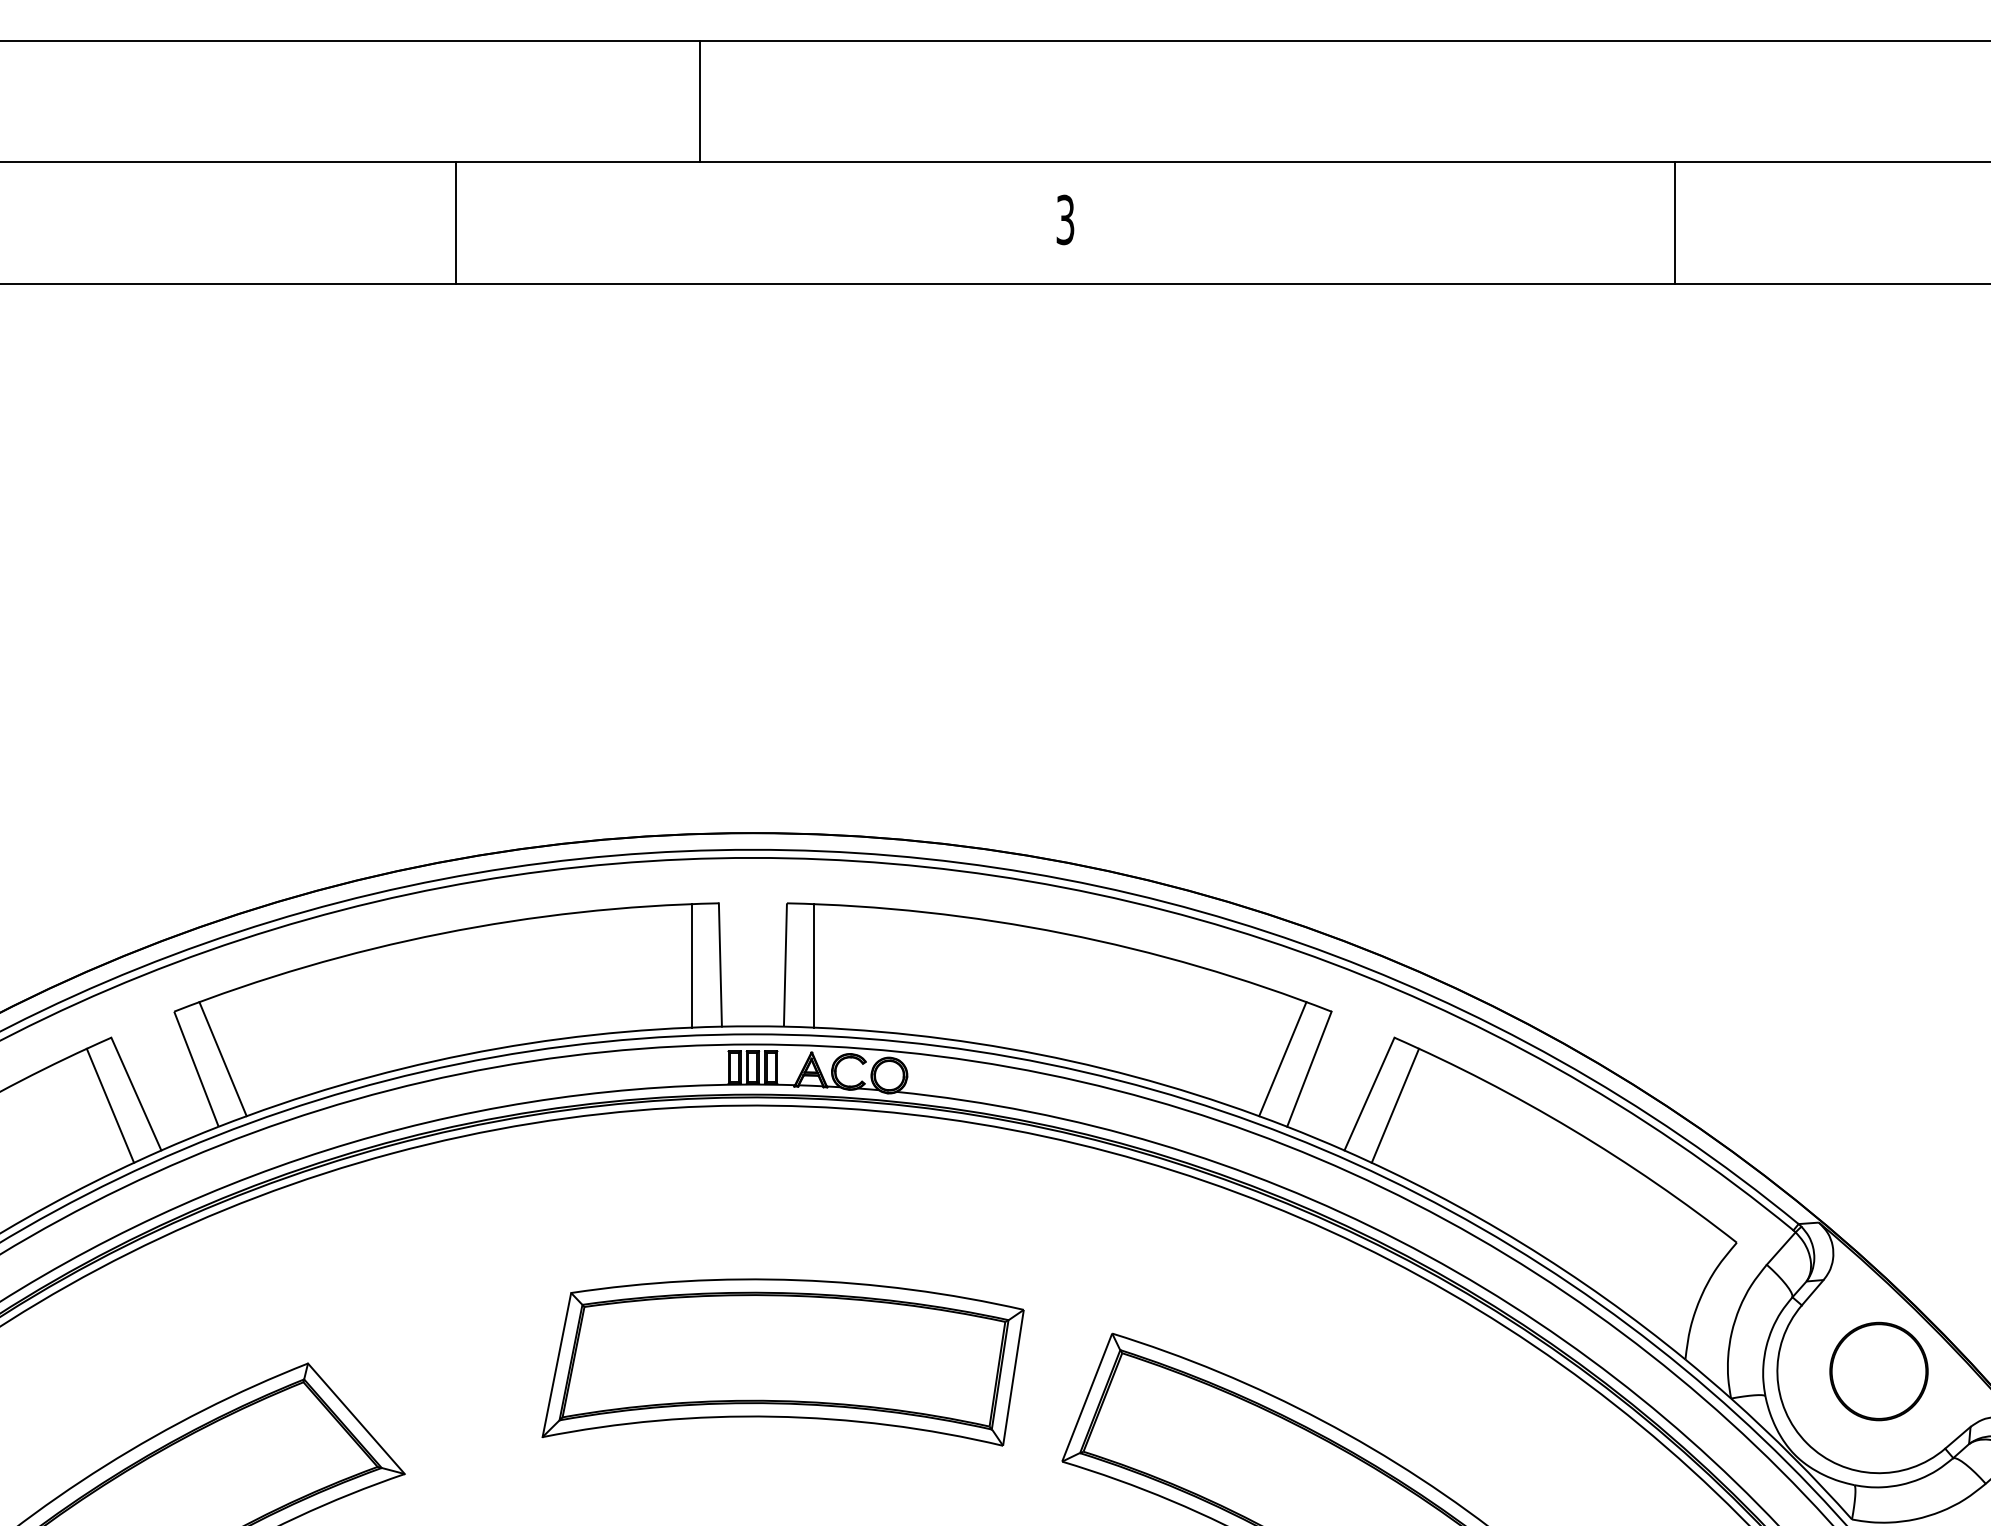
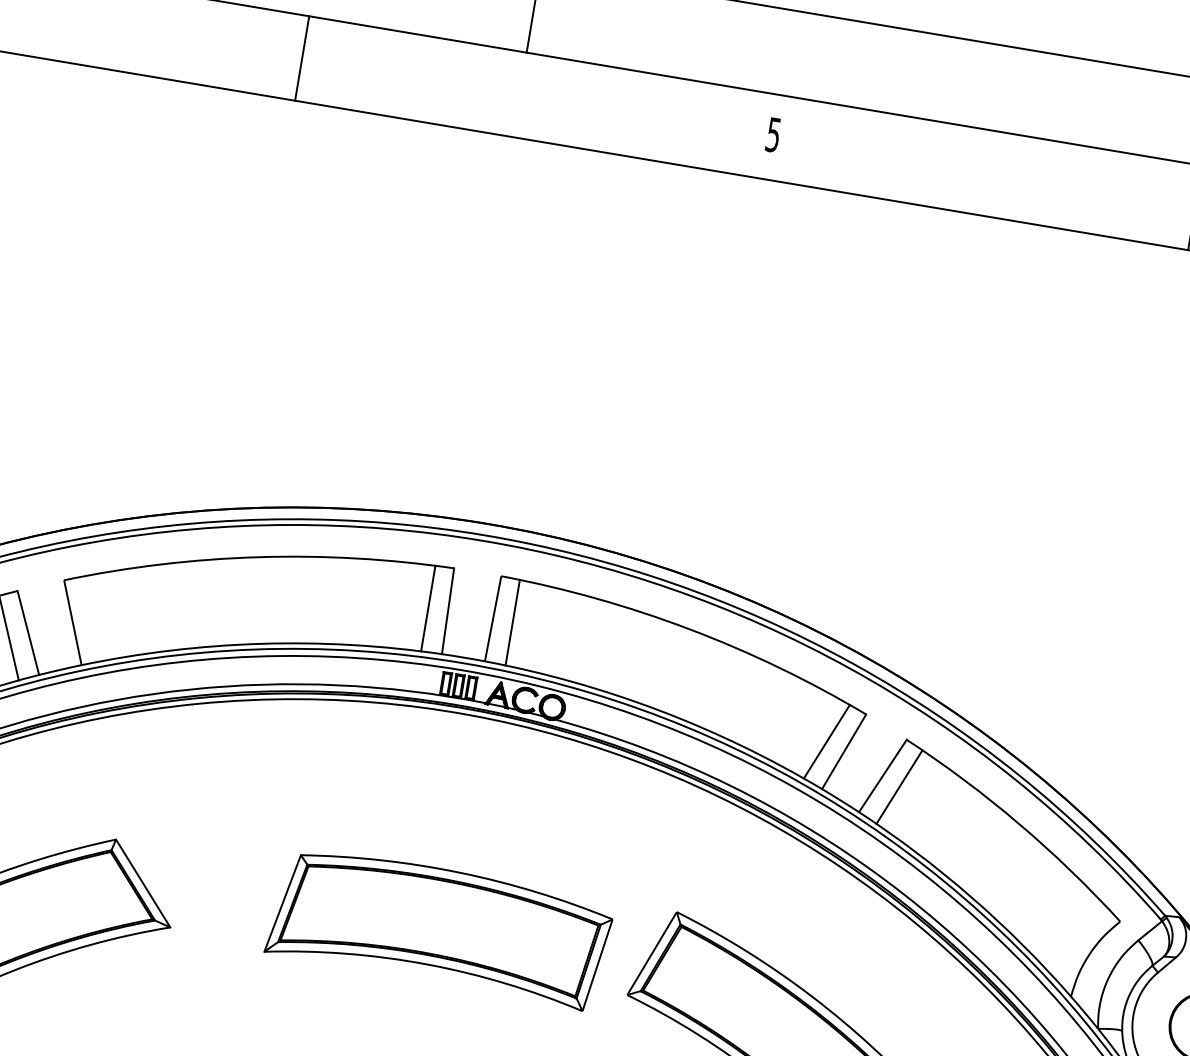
text: (1065, 219) -> (773, 134), 3 -> 5
line: (455, 223) -> (301, 58), moved
line: (222, 1059) -> (92, 619), removed
part: (782, 1362) -> (439, 927), moved

